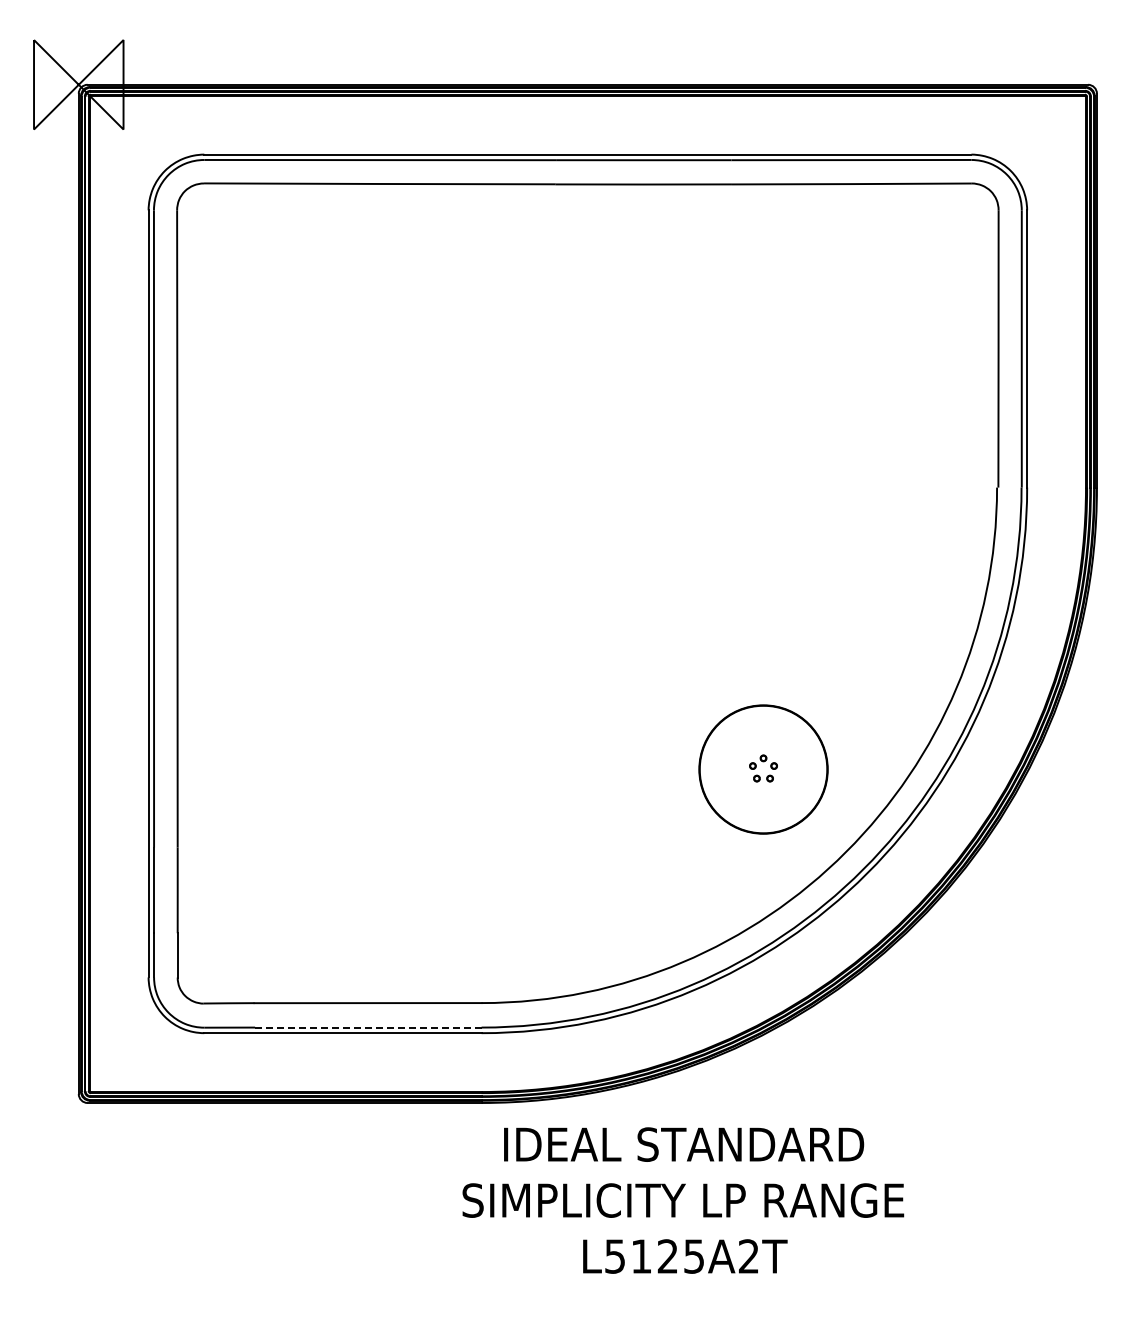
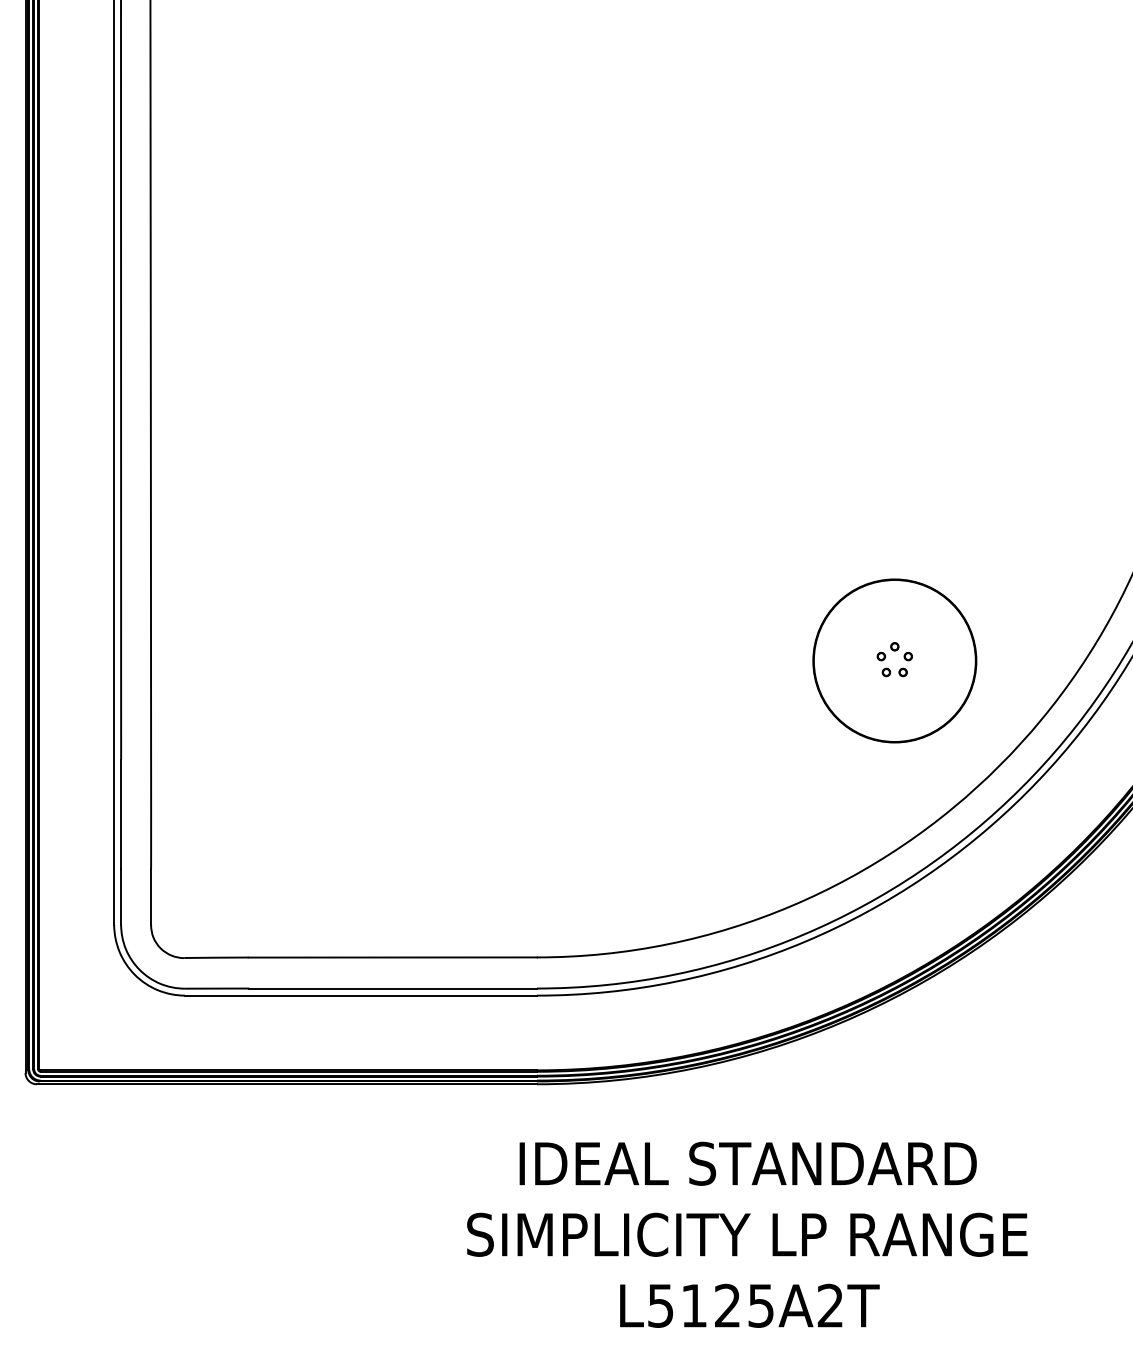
line: (367, 1027) -> (392, 988), dashed -> solid
text: (683, 1200) -> (747, 1234), moved

